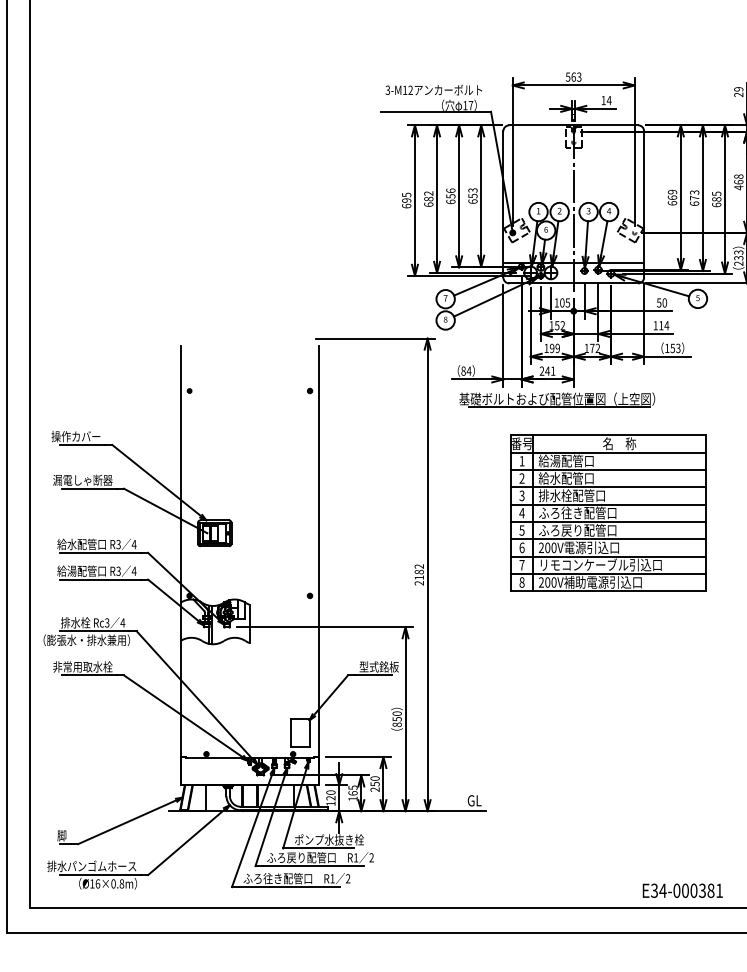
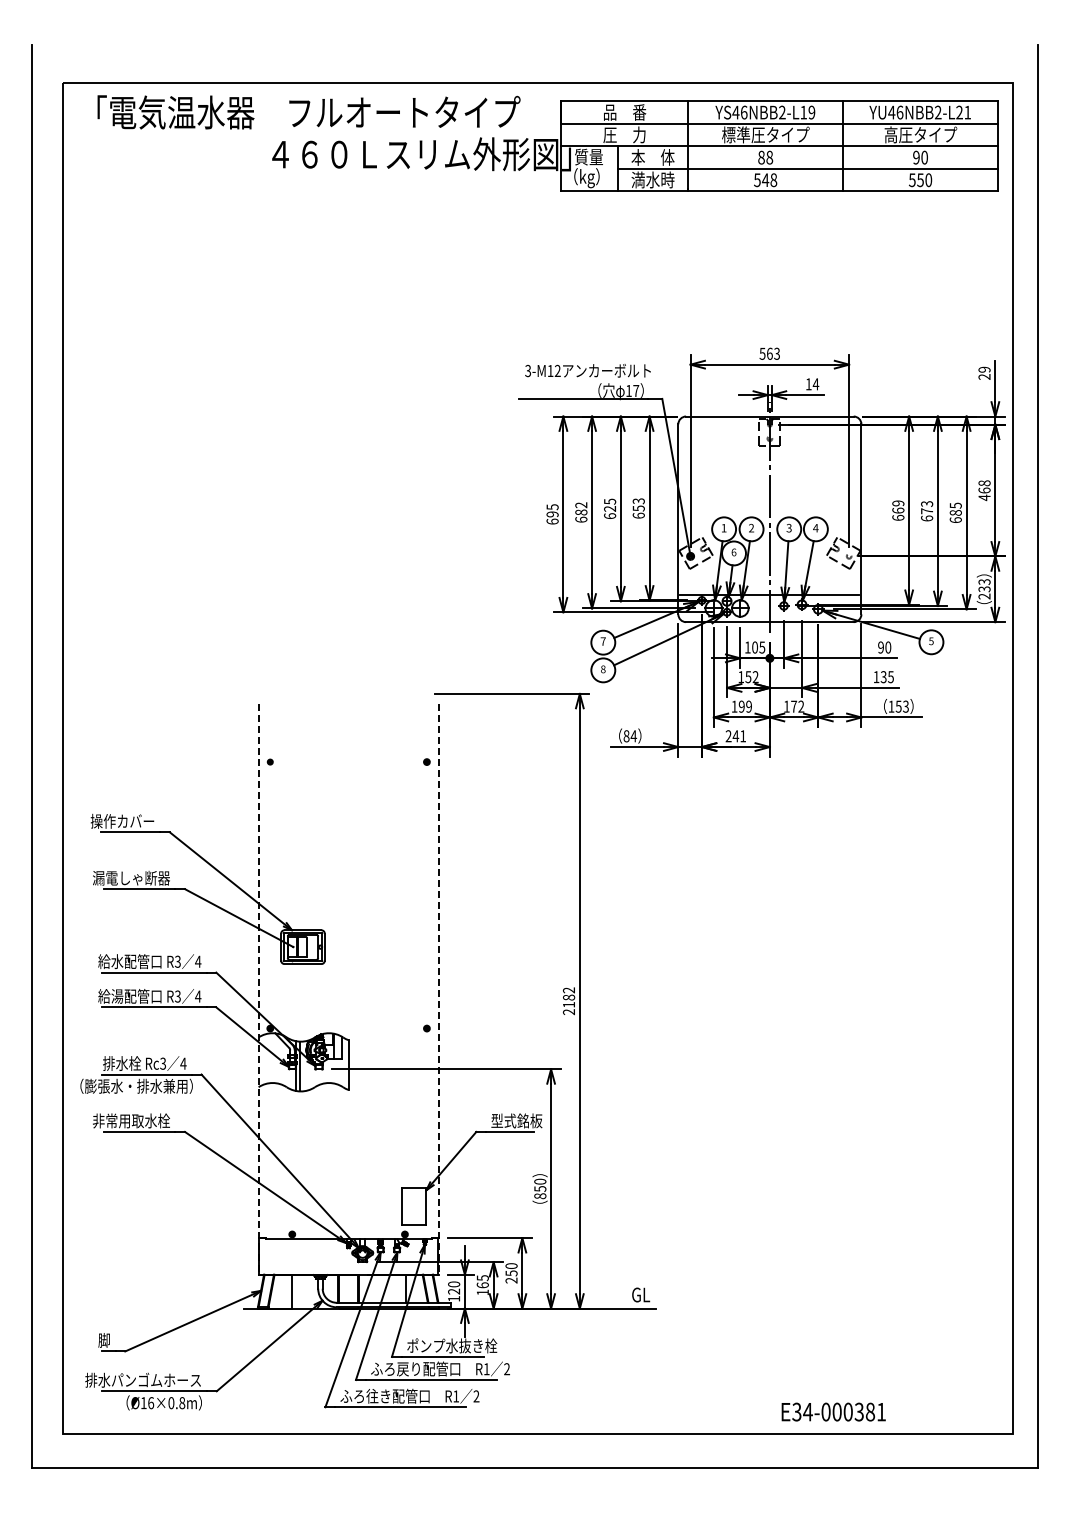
text: (451, 192) -> (610, 504), 656 -> 625
text: (658, 302) -> (880, 647), 50 -> 90
text: (664, 325) -> (887, 677), 114 -> 135
part: (557, 399) -> (748, 773), removed
part: (608, 512) -> (815, 920), removed
line: (180, 565) -> (258, 989), solid -> dashed
line: (318, 565) -> (438, 989), solid -> dashed
text: (682, 890) -> (833, 1411), moved

